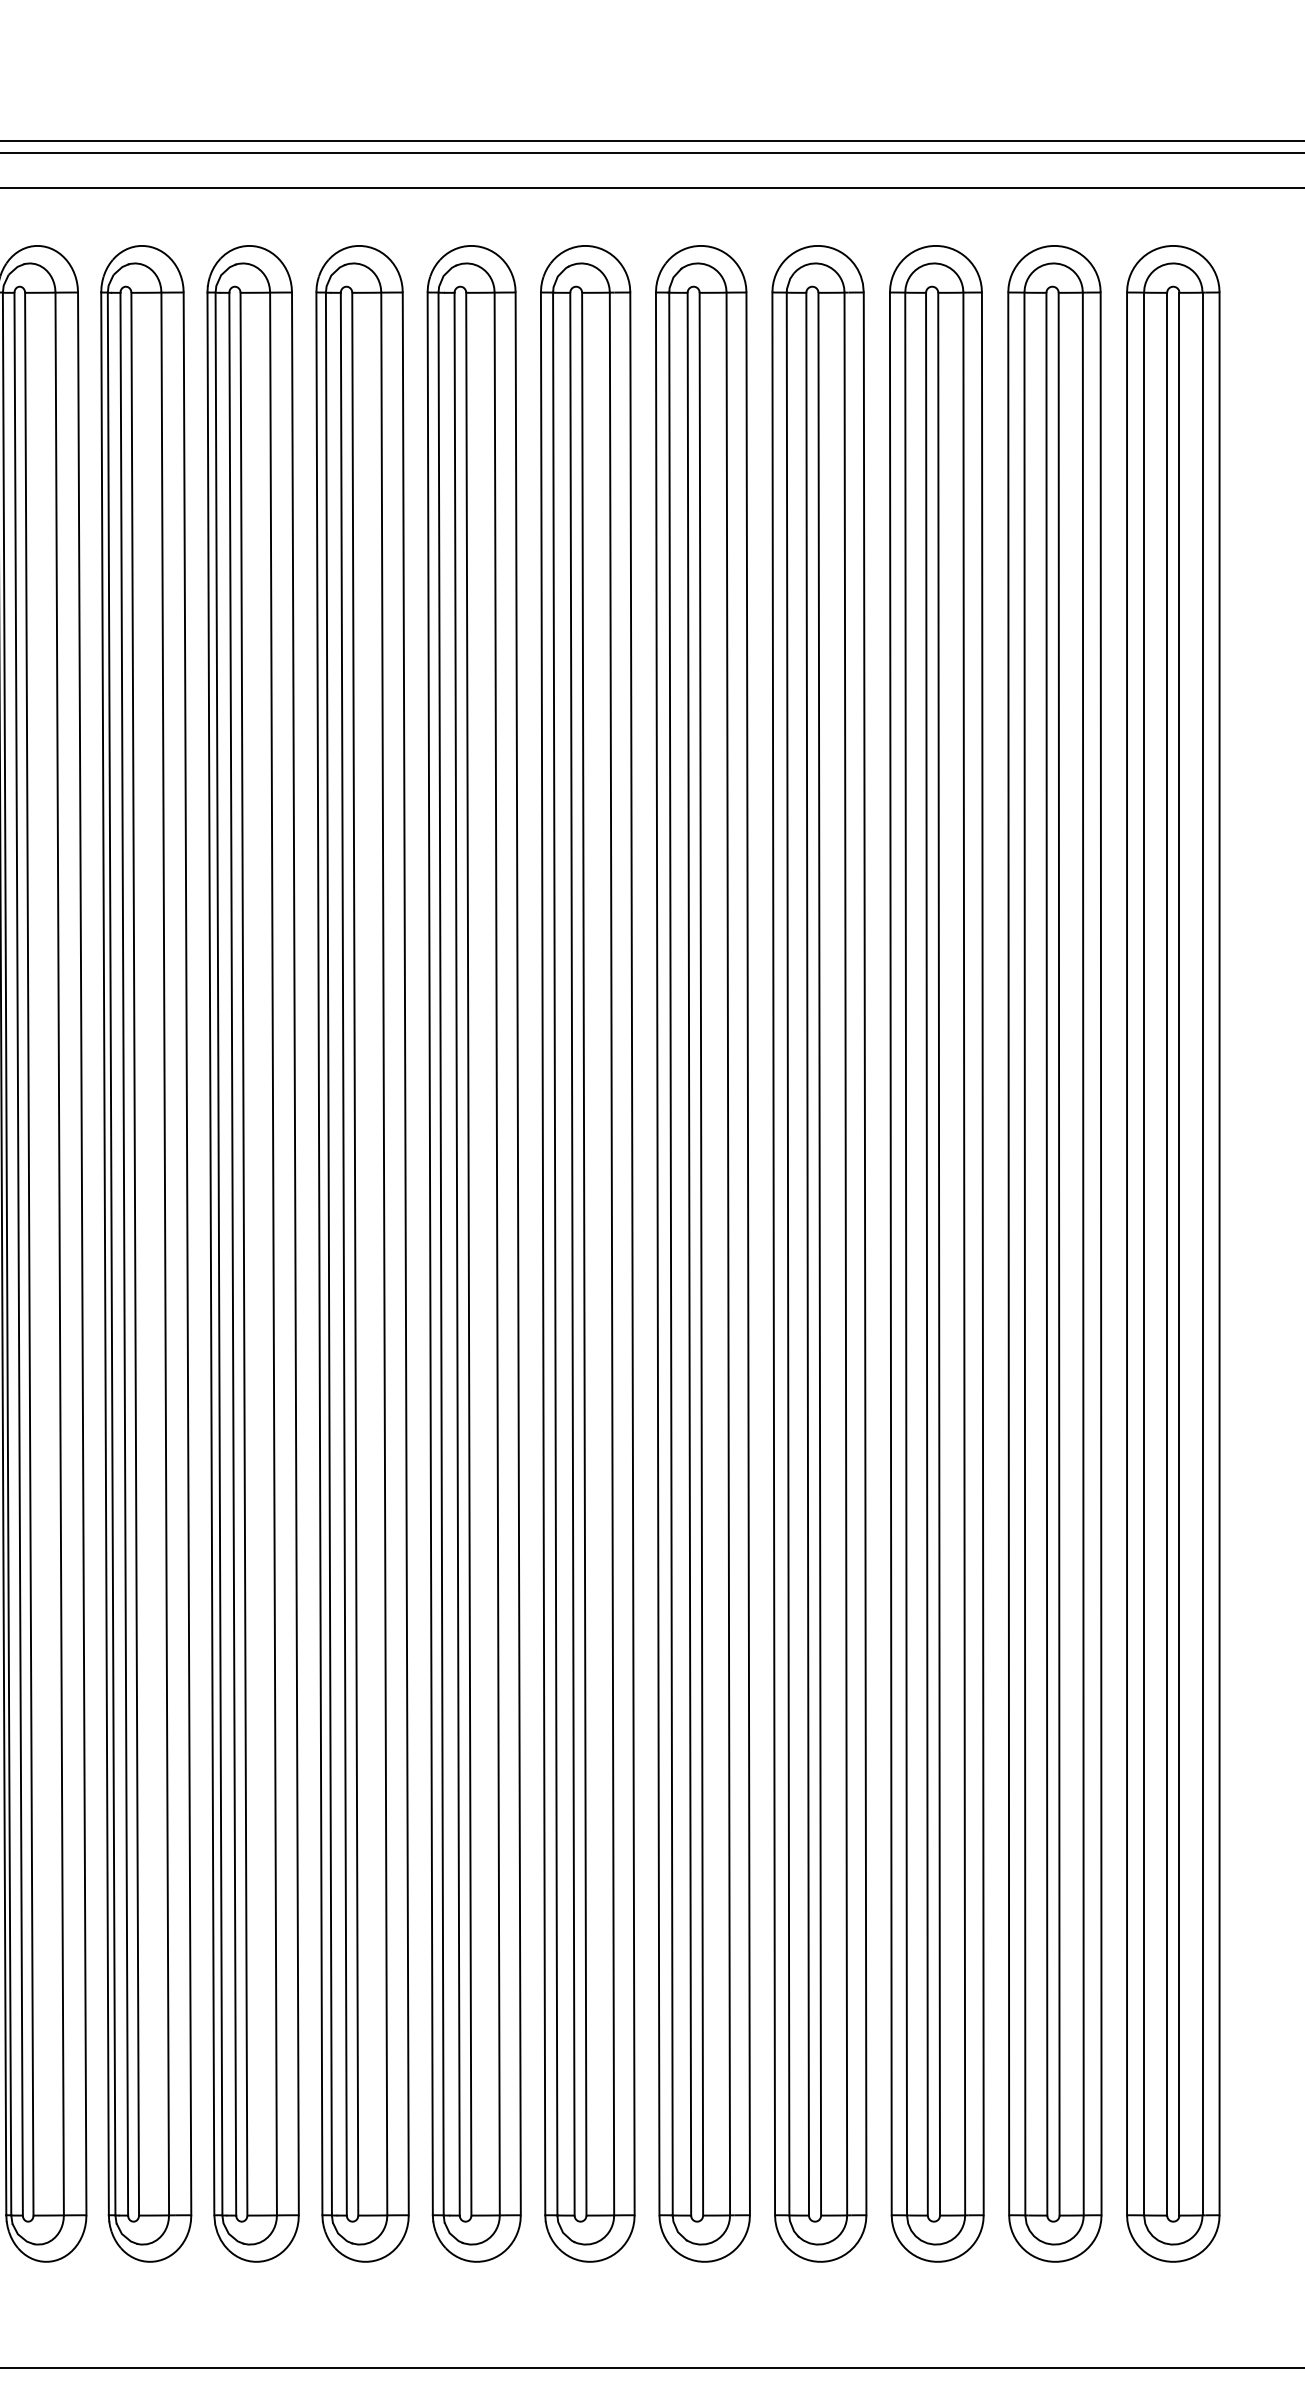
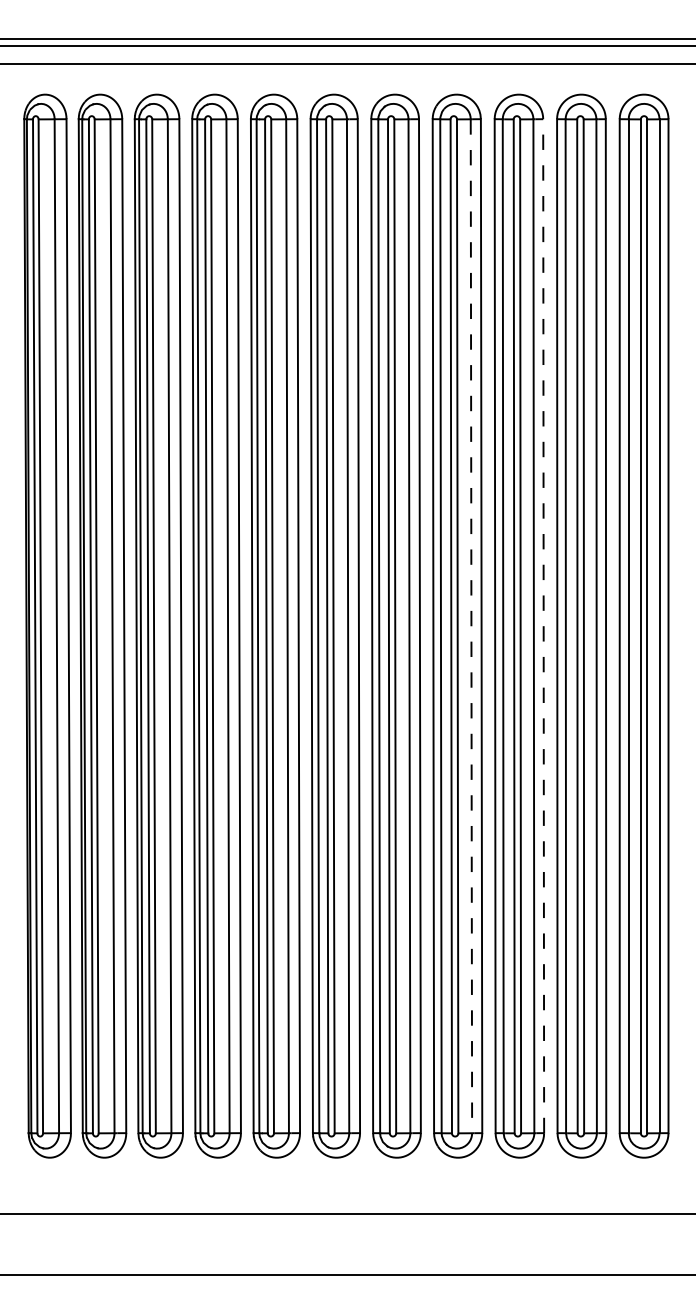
line: (845, 1254) -> (471, 626), solid -> dashed
line: (982, 1254) -> (543, 626), solid -> dashed

